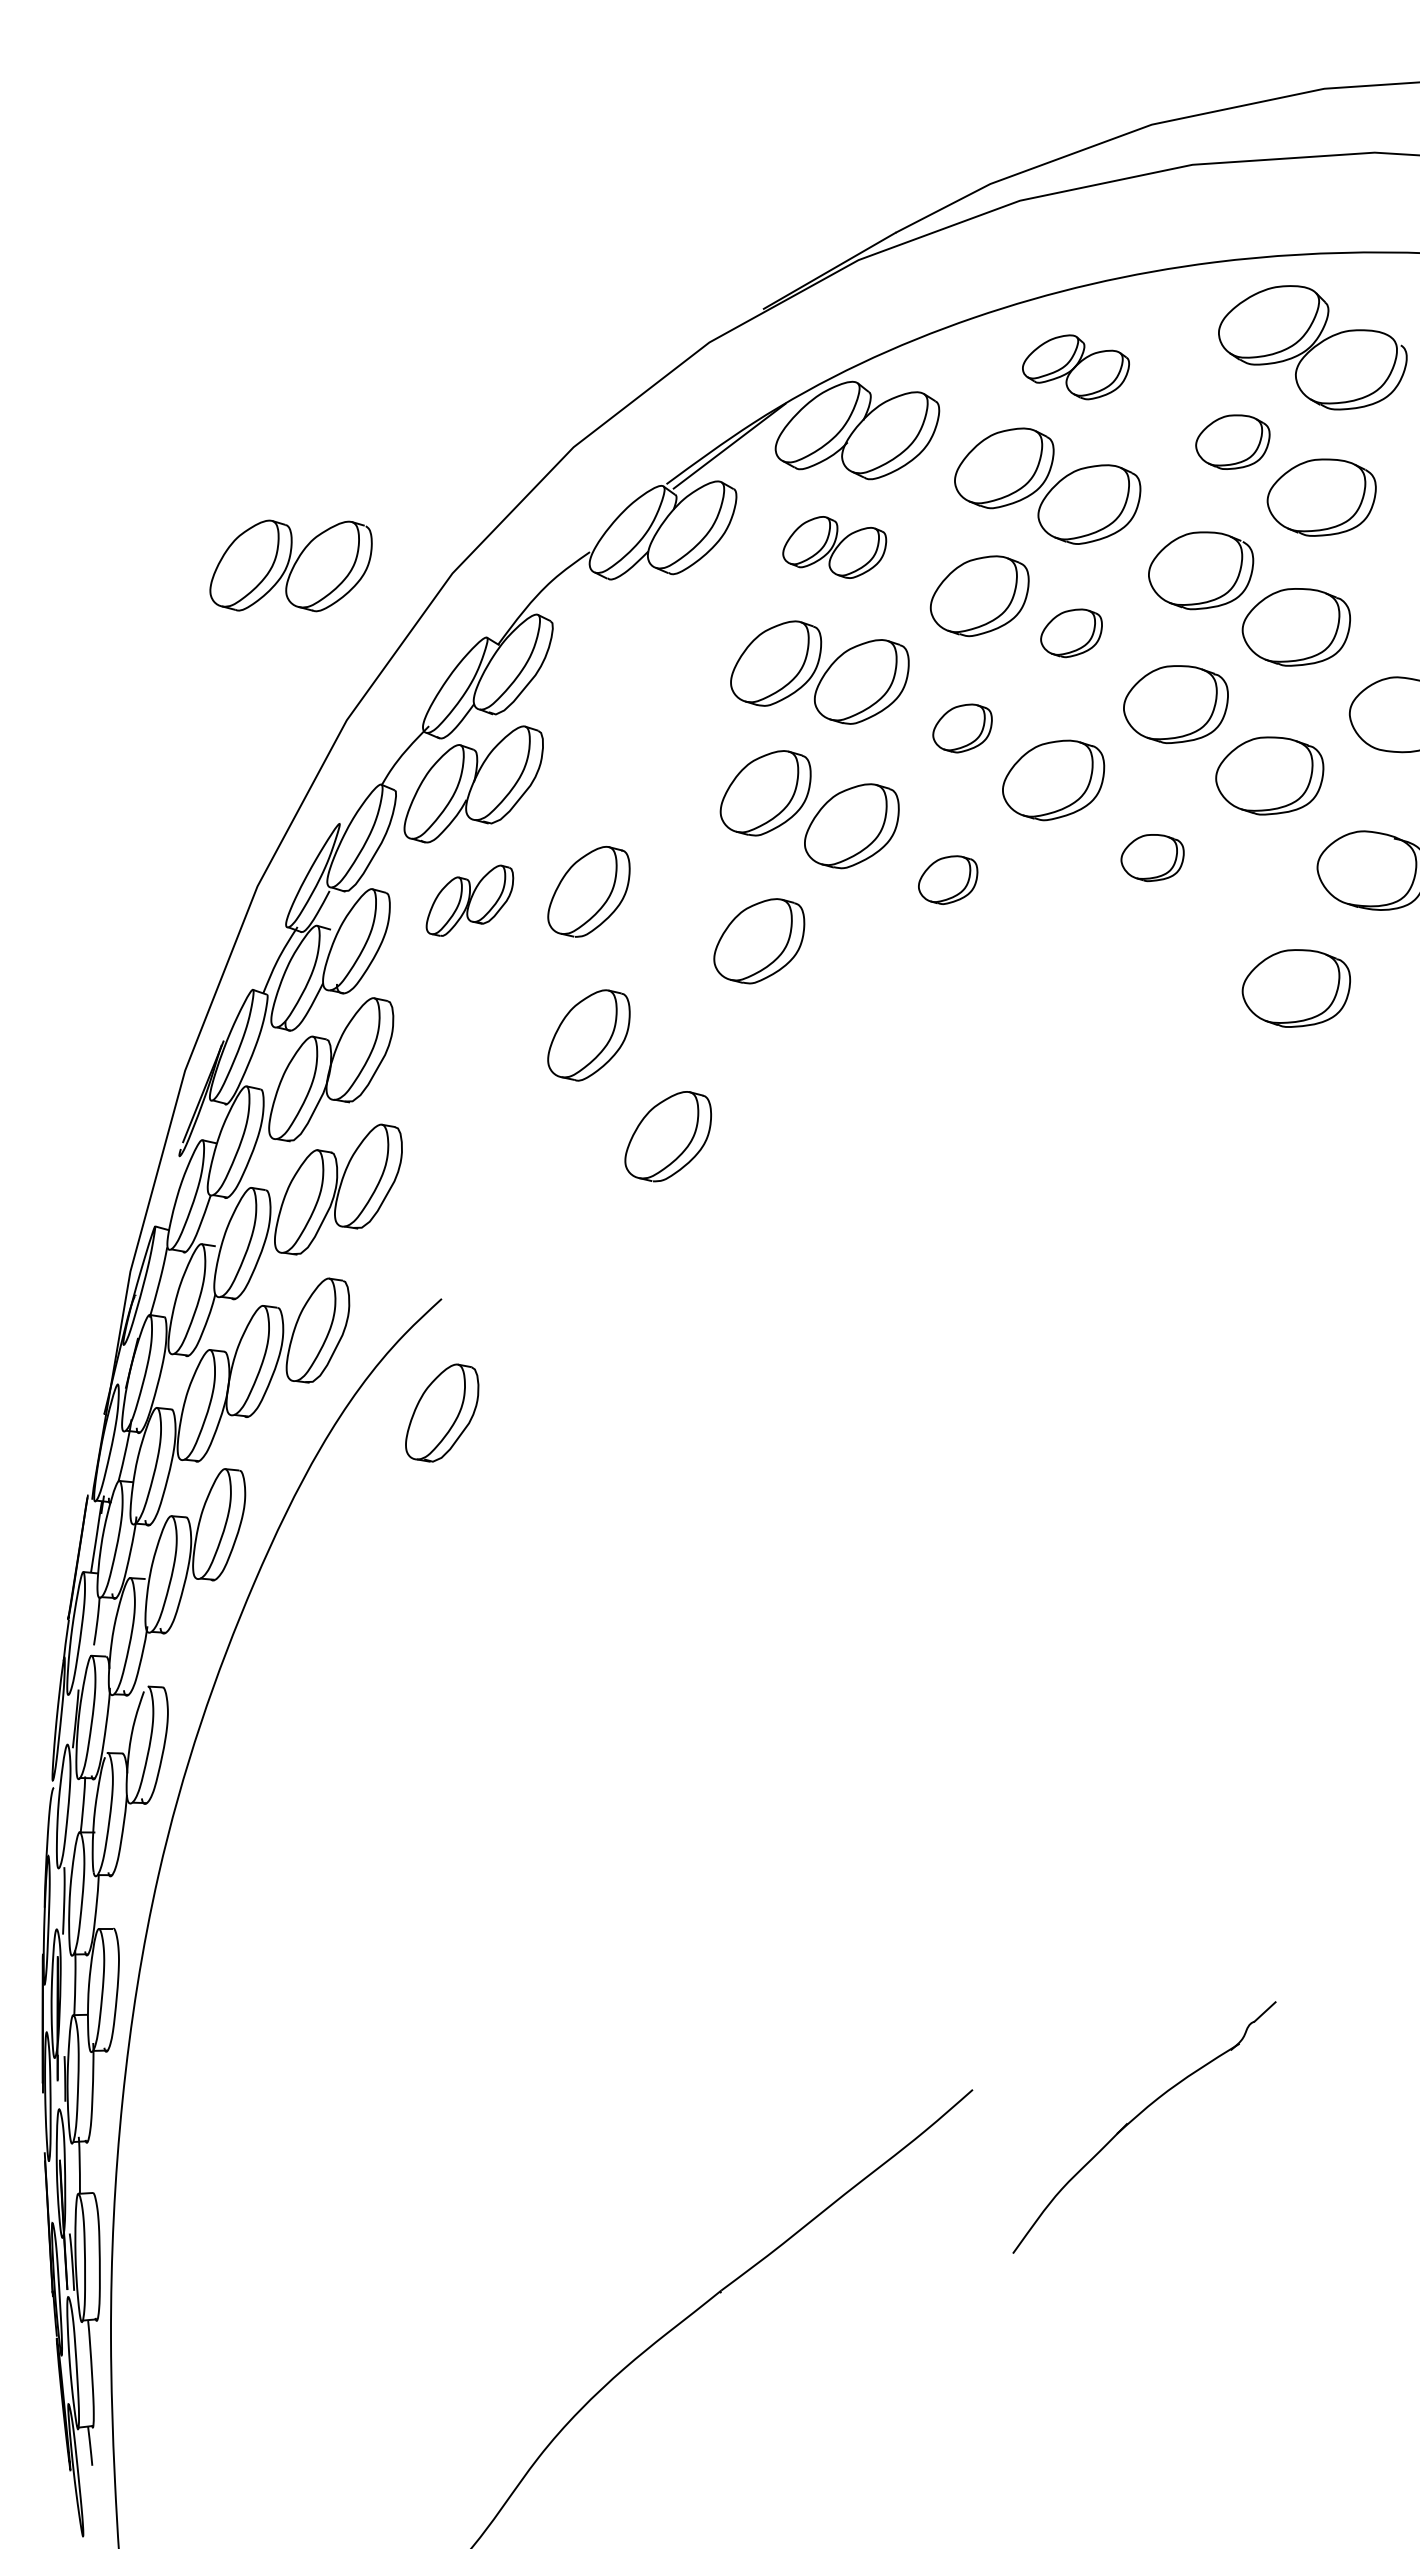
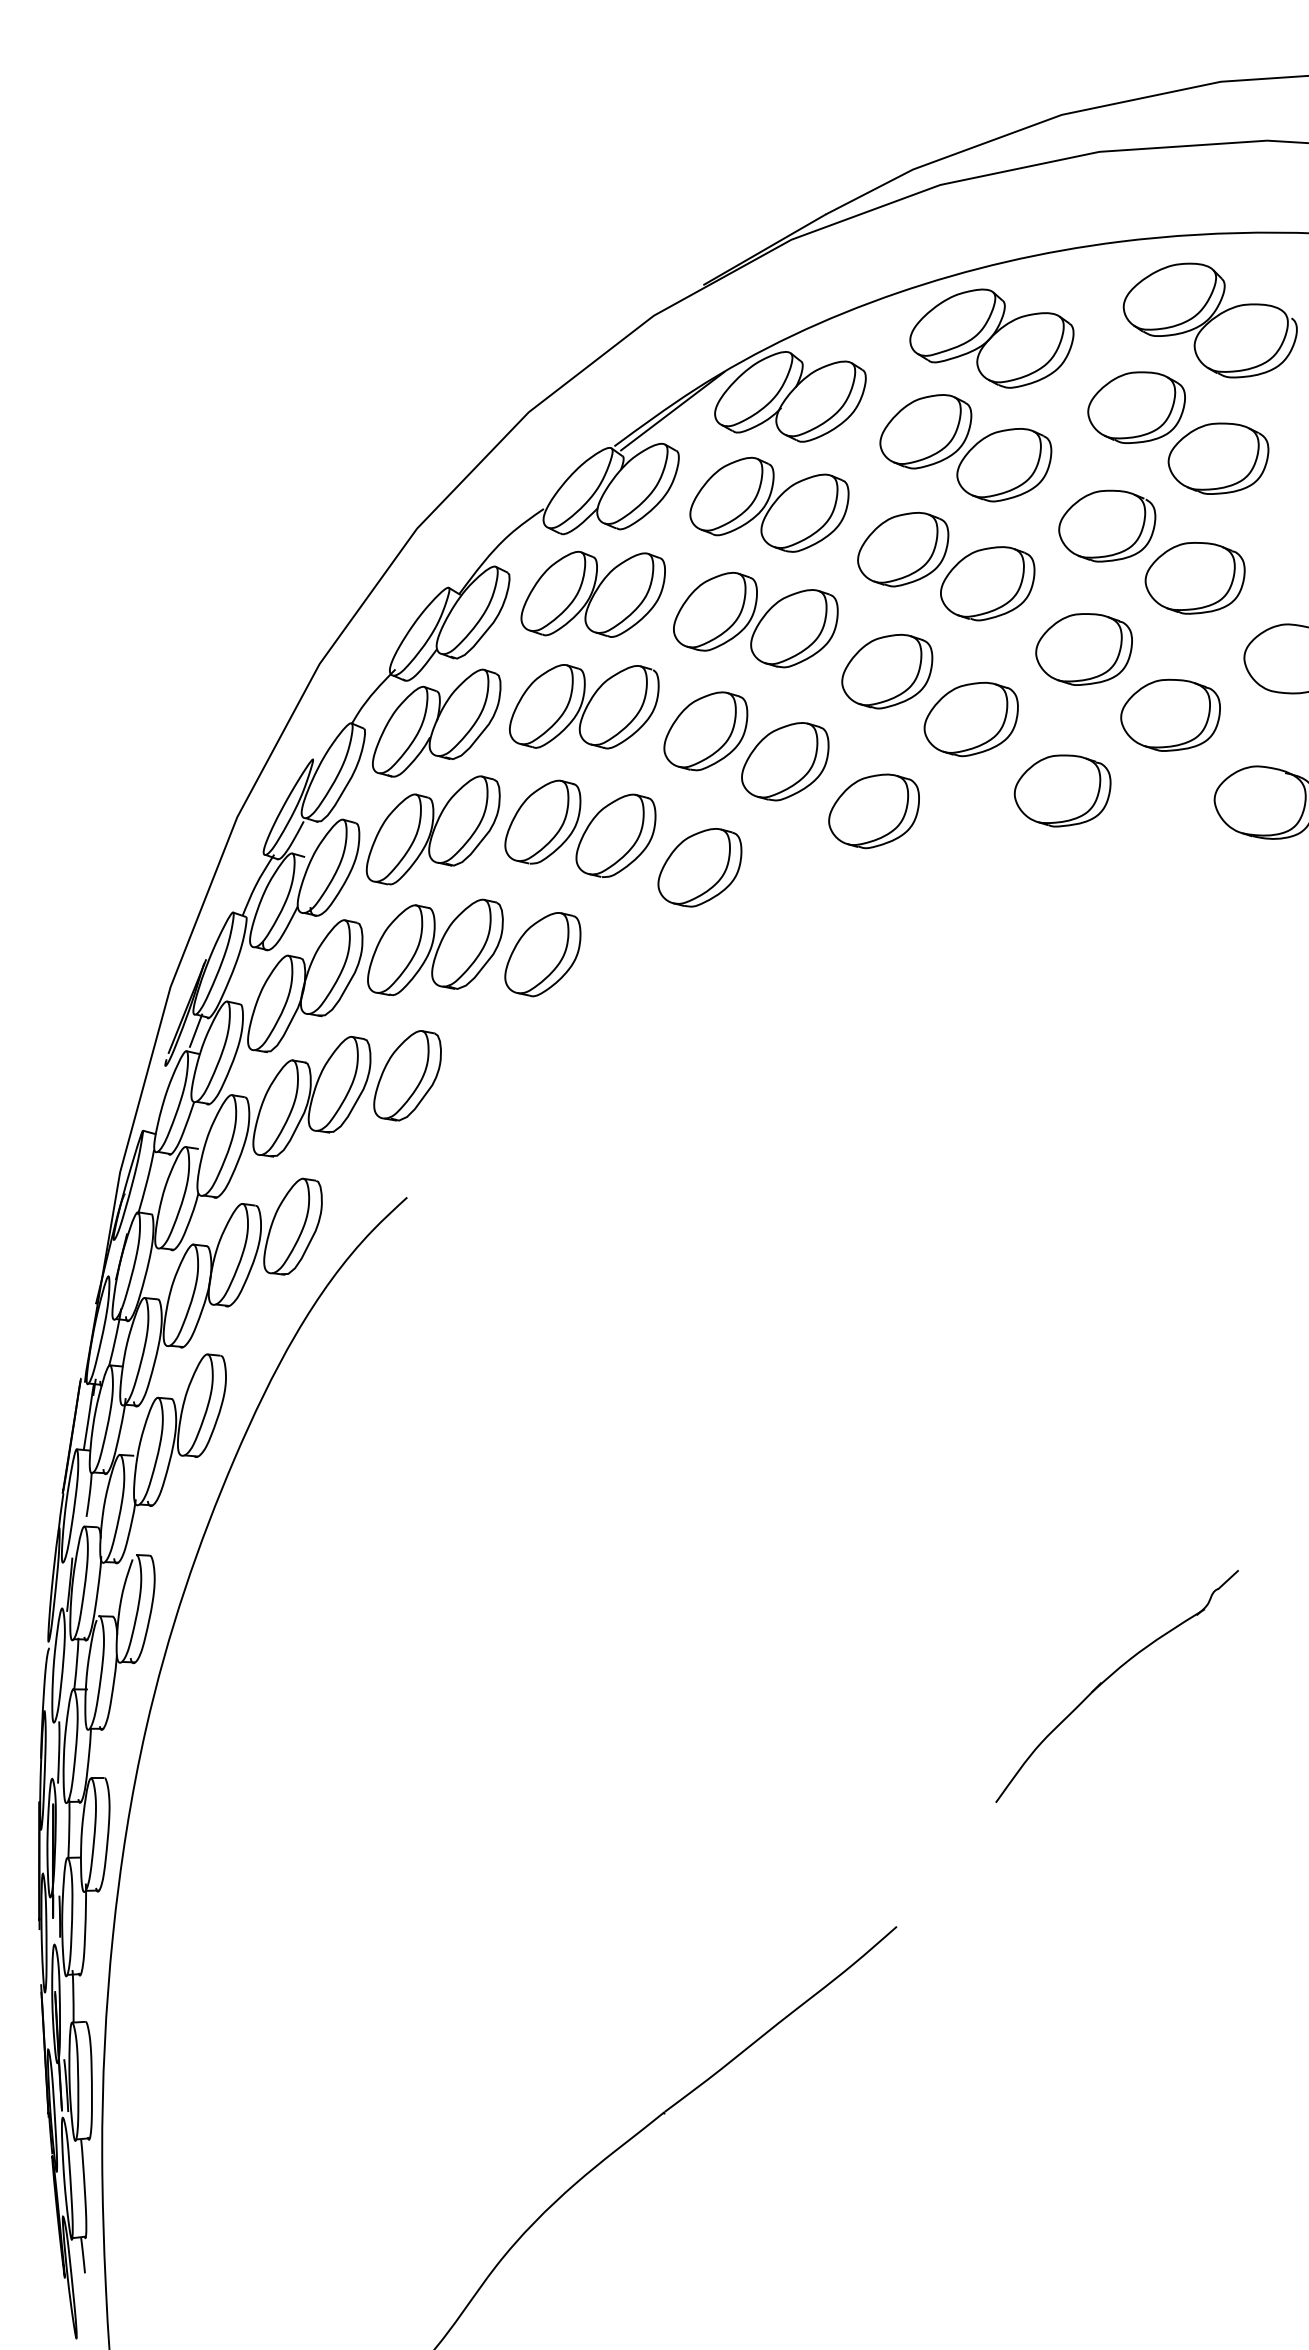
part: (1075, 367) -> (991, 338), size x1.67
part: (1232, 442) -> (1136, 407), size x1.43
part: (834, 547) -> (769, 504), size x1.67
part: (291, 565) -> (584, 706), moved
part: (1071, 632) -> (987, 583), size x1.67
part: (642, 643) -> (592, 593), added
part: (962, 728) -> (887, 671), size x1.67
part: (1152, 857) -> (1062, 790), size x1.67
part: (947, 880) -> (873, 811), size x1.67
part: (469, 900) -> (432, 830), size x1.67
part: (1295, 988) -> (1194, 911), removed
part: (472, 1026) -> (435, 946), added
line: (212, 1117) -> (195, 1030), added
part: (667, 1136) -> (615, 835), moved
part: (442, 1412) -> (407, 1075), moved
part: (1137, 2117) -> (1110, 1677), moved

